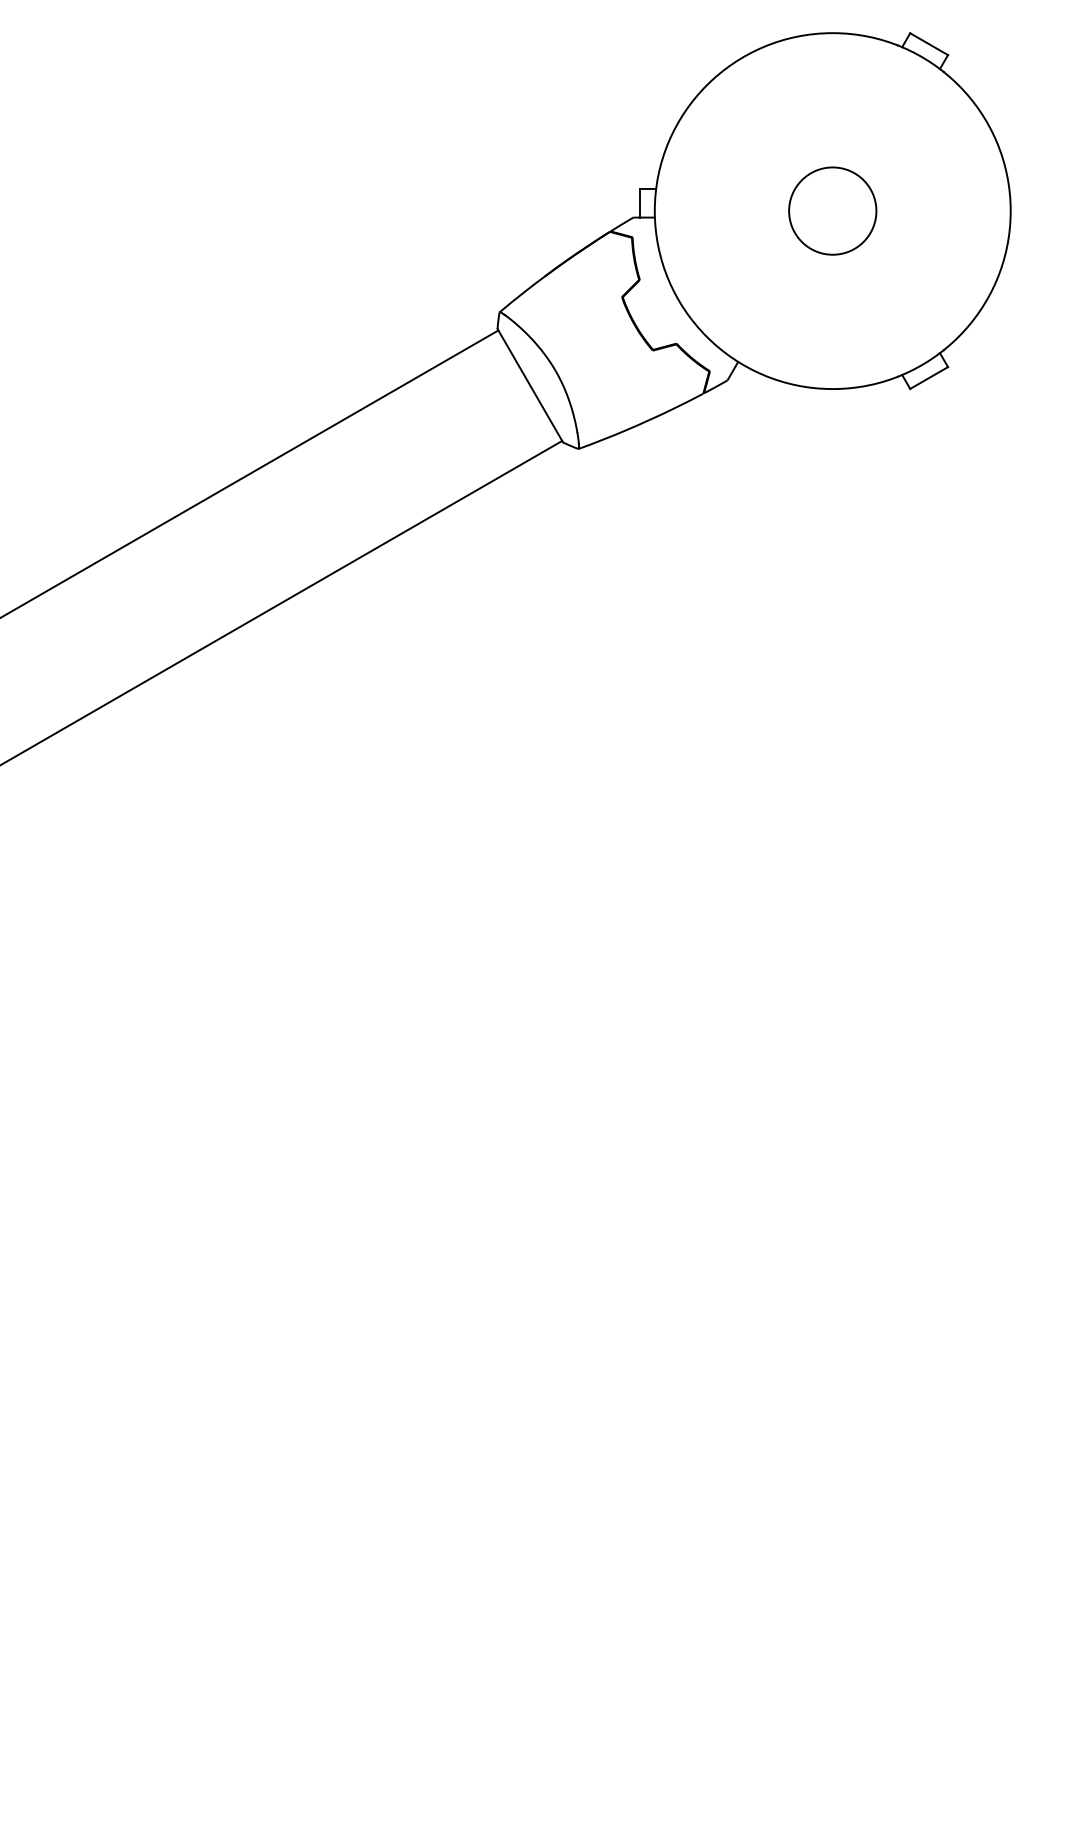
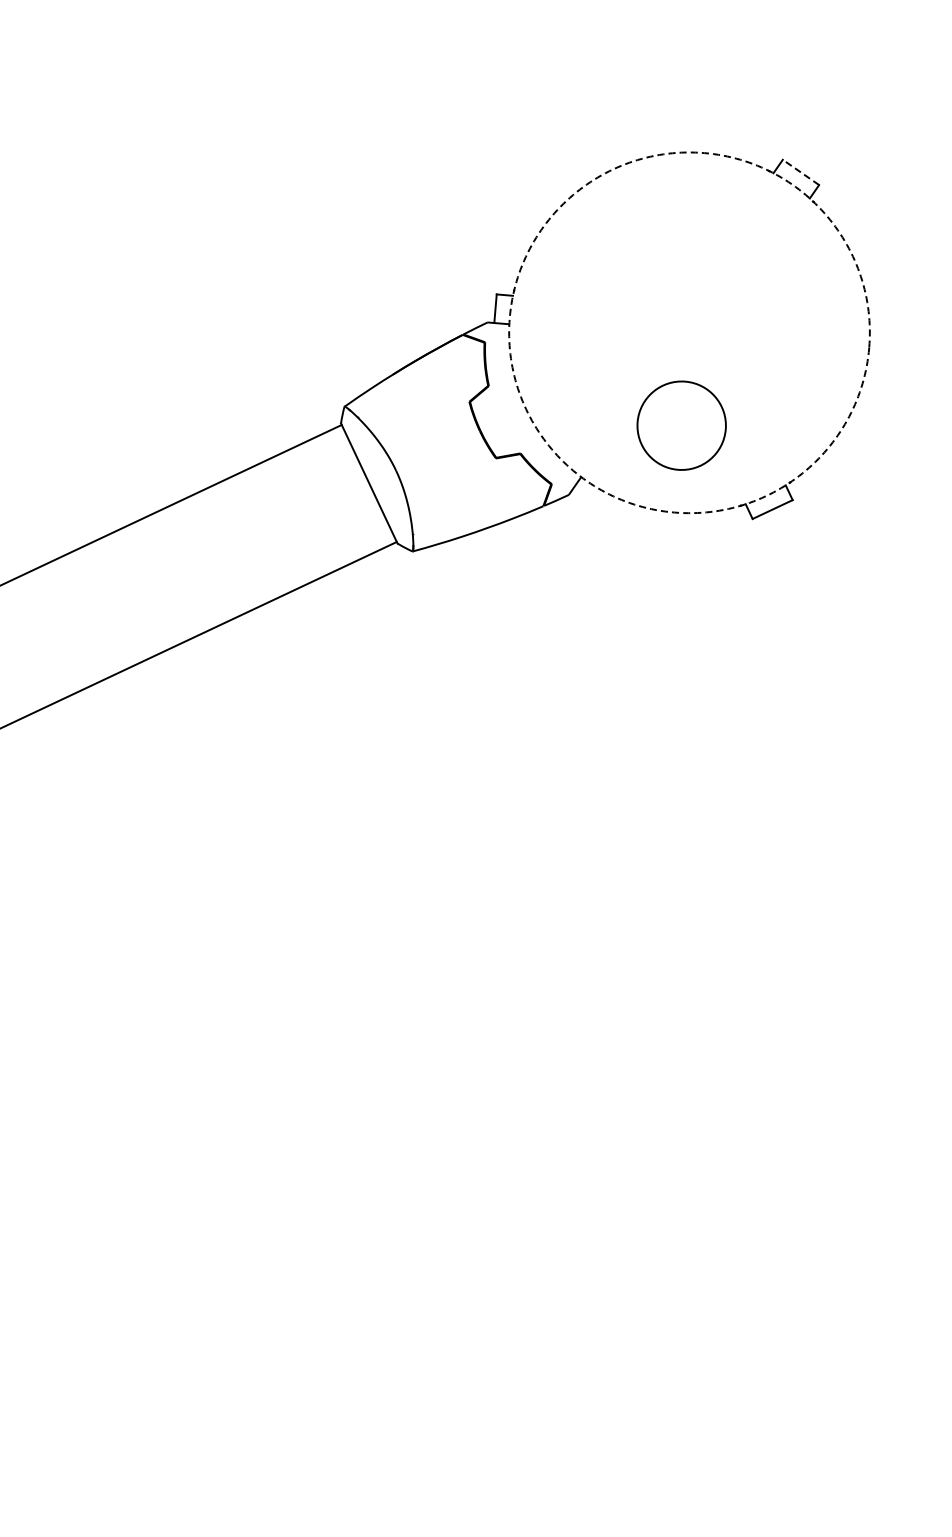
line: (929, 44) -> (801, 172), solid -> dashed
circle: (832, 210) -> (681, 425), moved
circle: (832, 211) -> (689, 333), solid -> dashed

